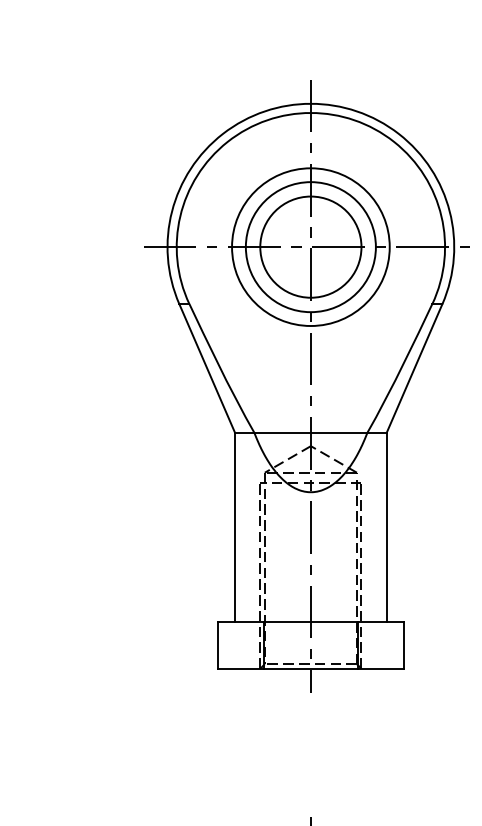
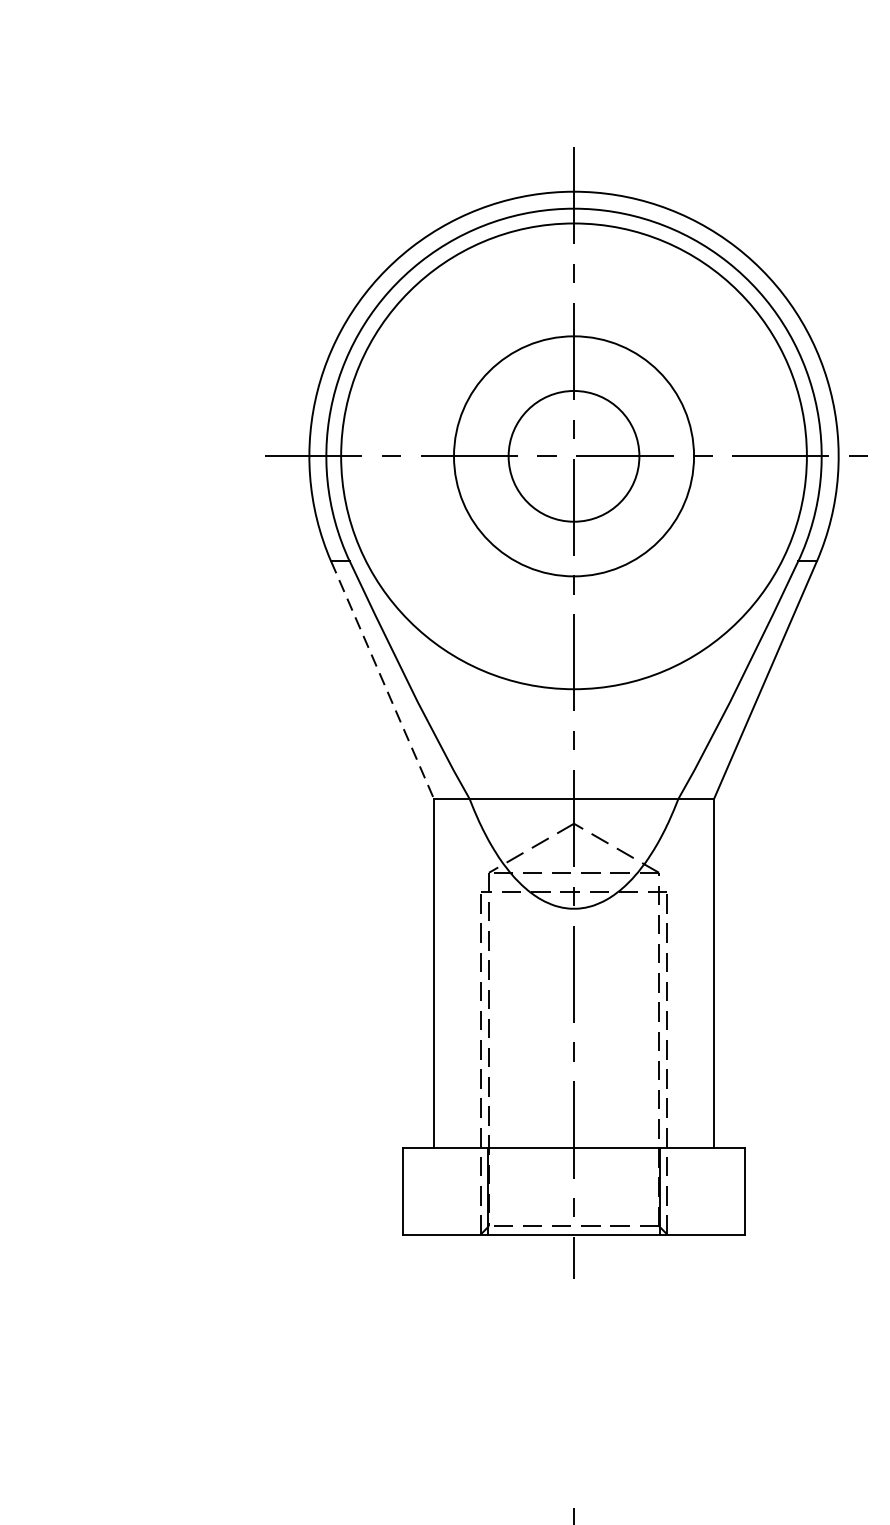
circle: (310, 246) -> (573, 455), size x0.7
circle: (310, 247) -> (573, 456), size x1.6
line: (207, 368) -> (383, 680), solid -> dashed

